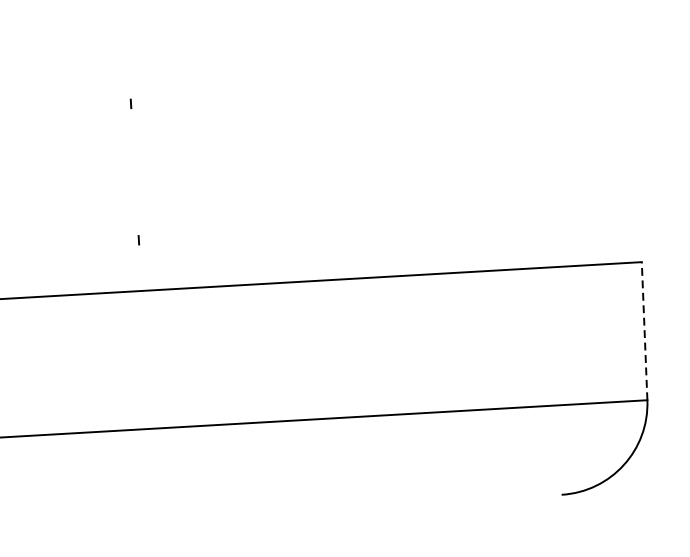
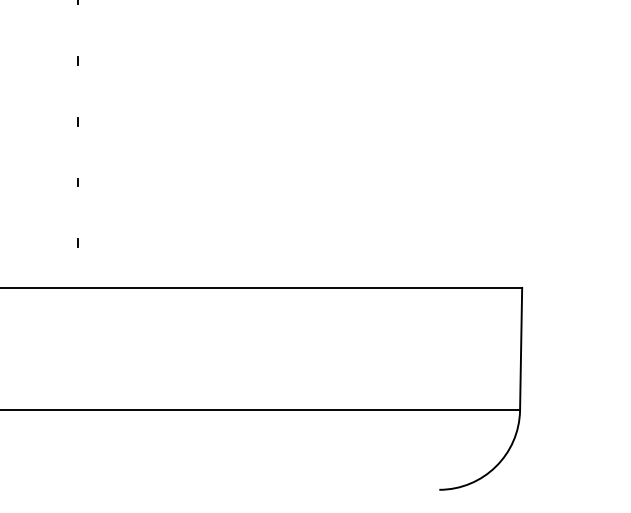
line: (126, 35) -> (77, 60), added
line: (134, 172) -> (77, 182), added
line: (644, 330) -> (521, 348), dashed -> solid

